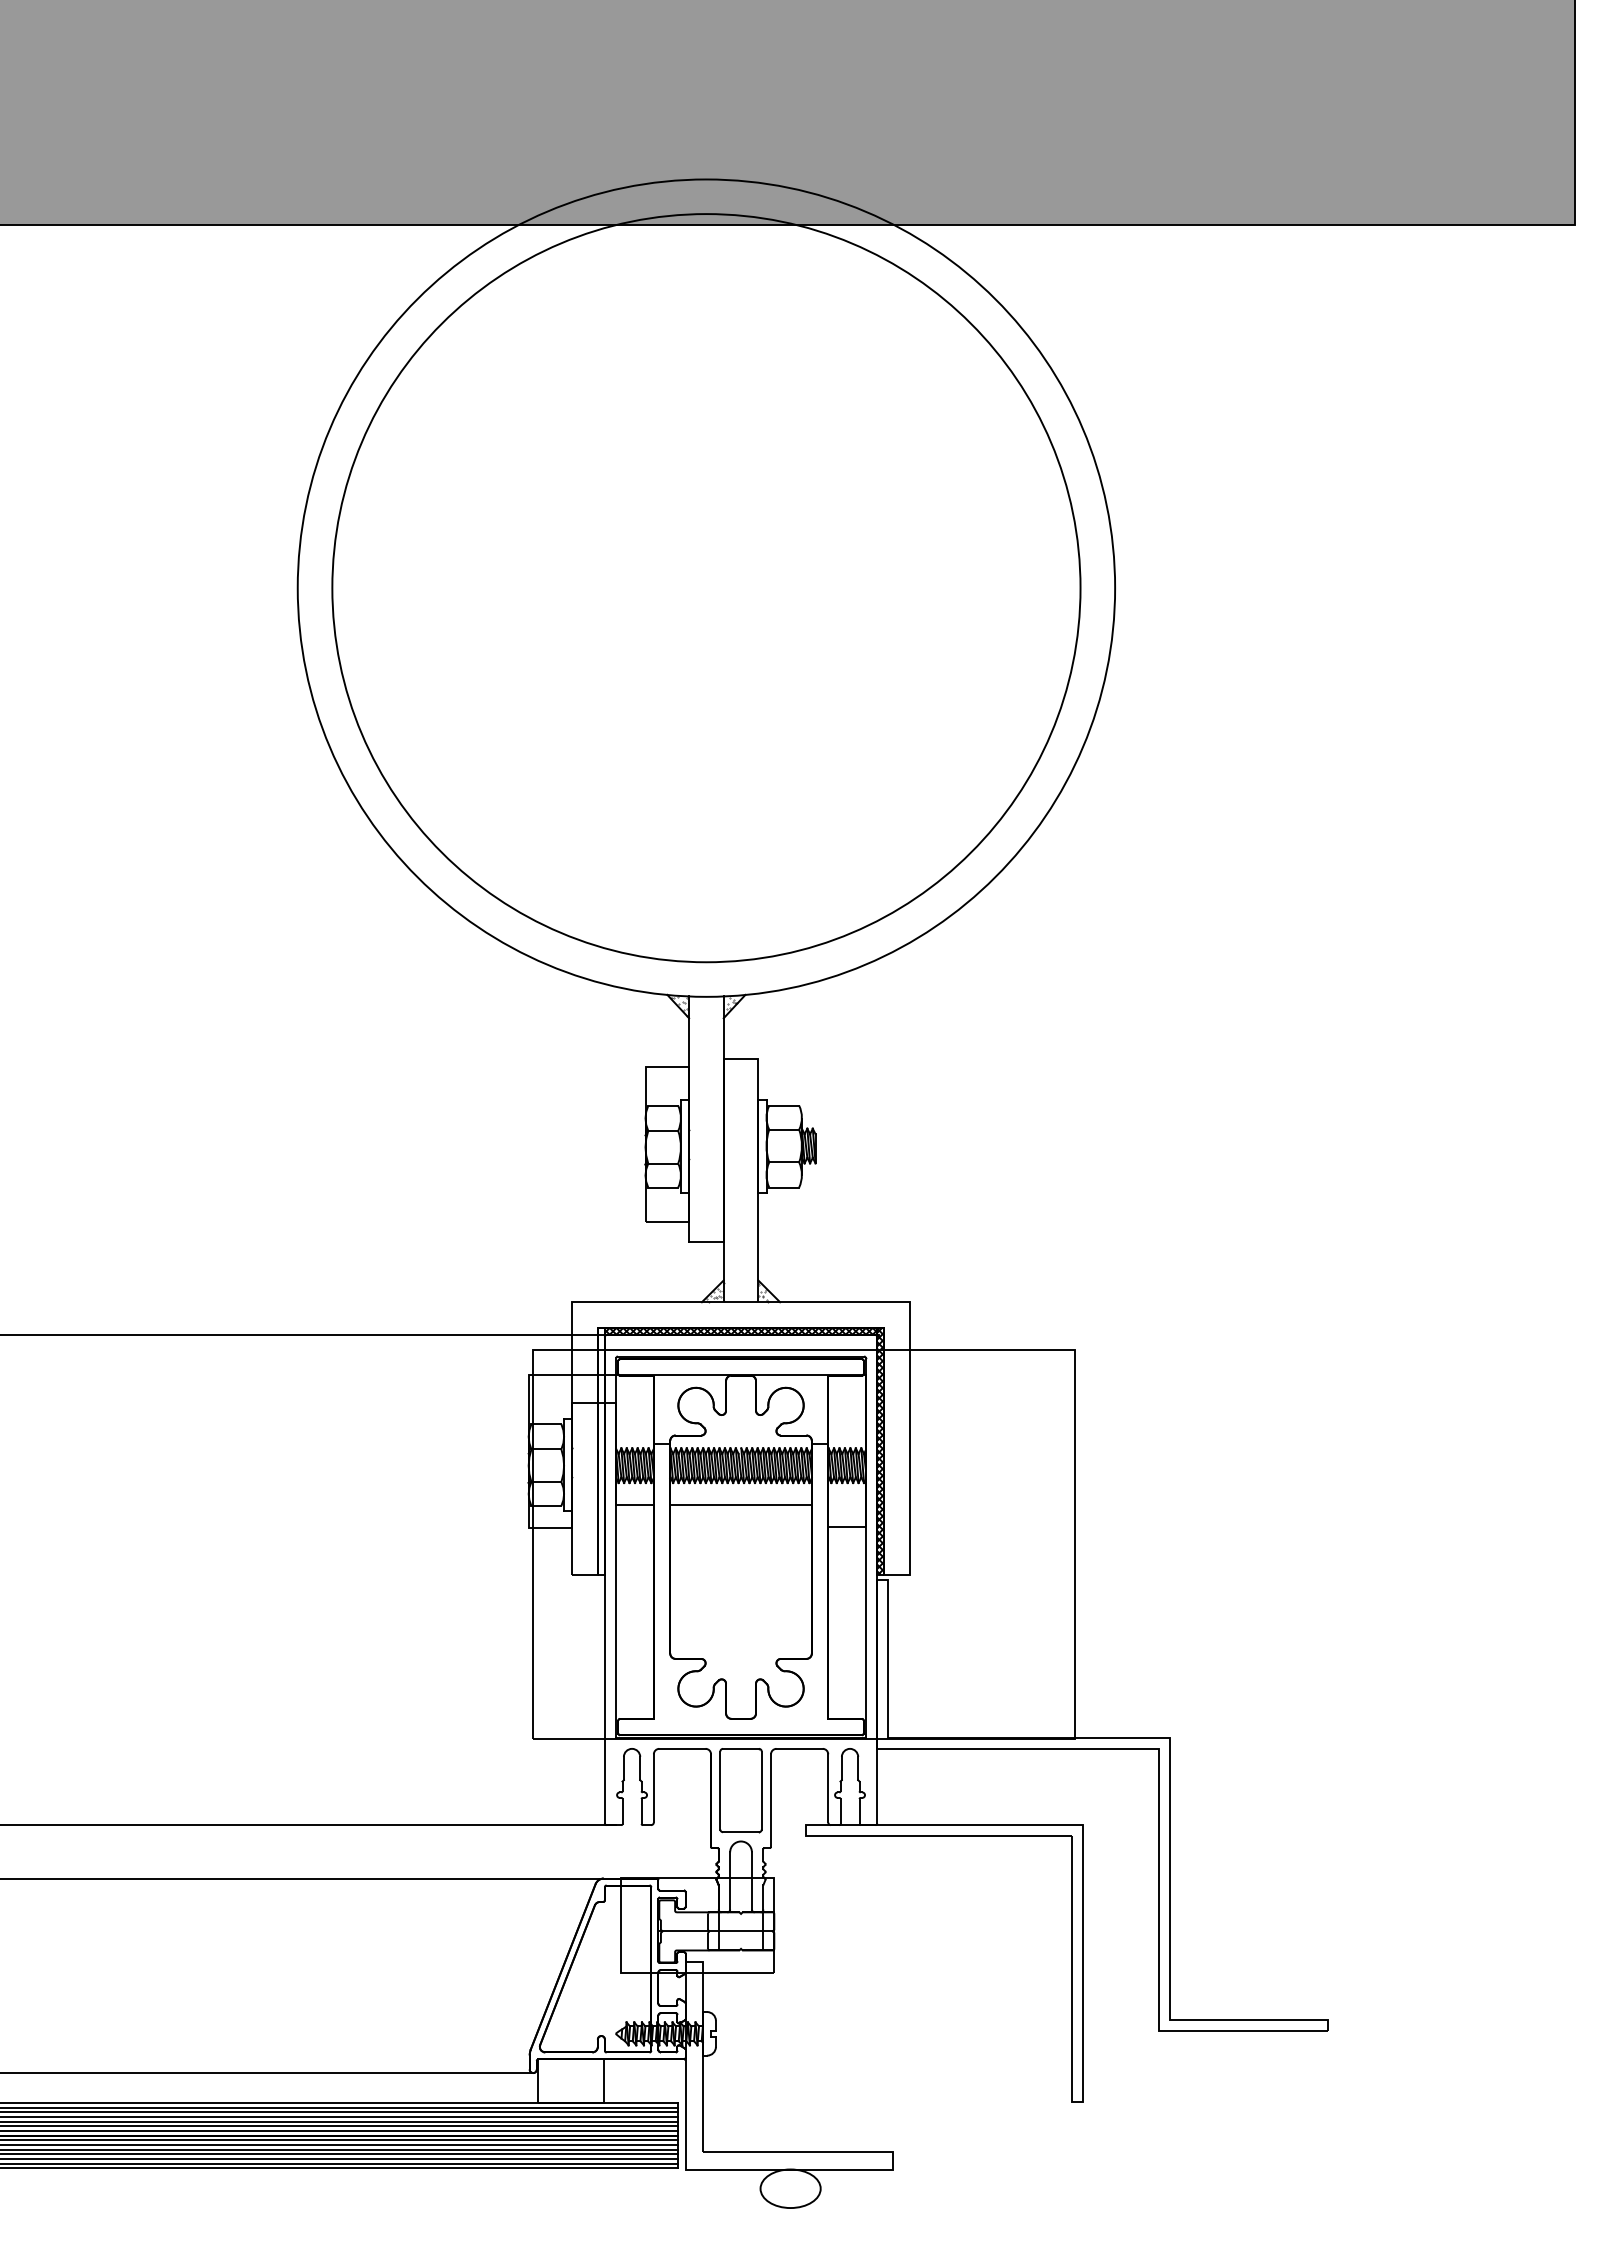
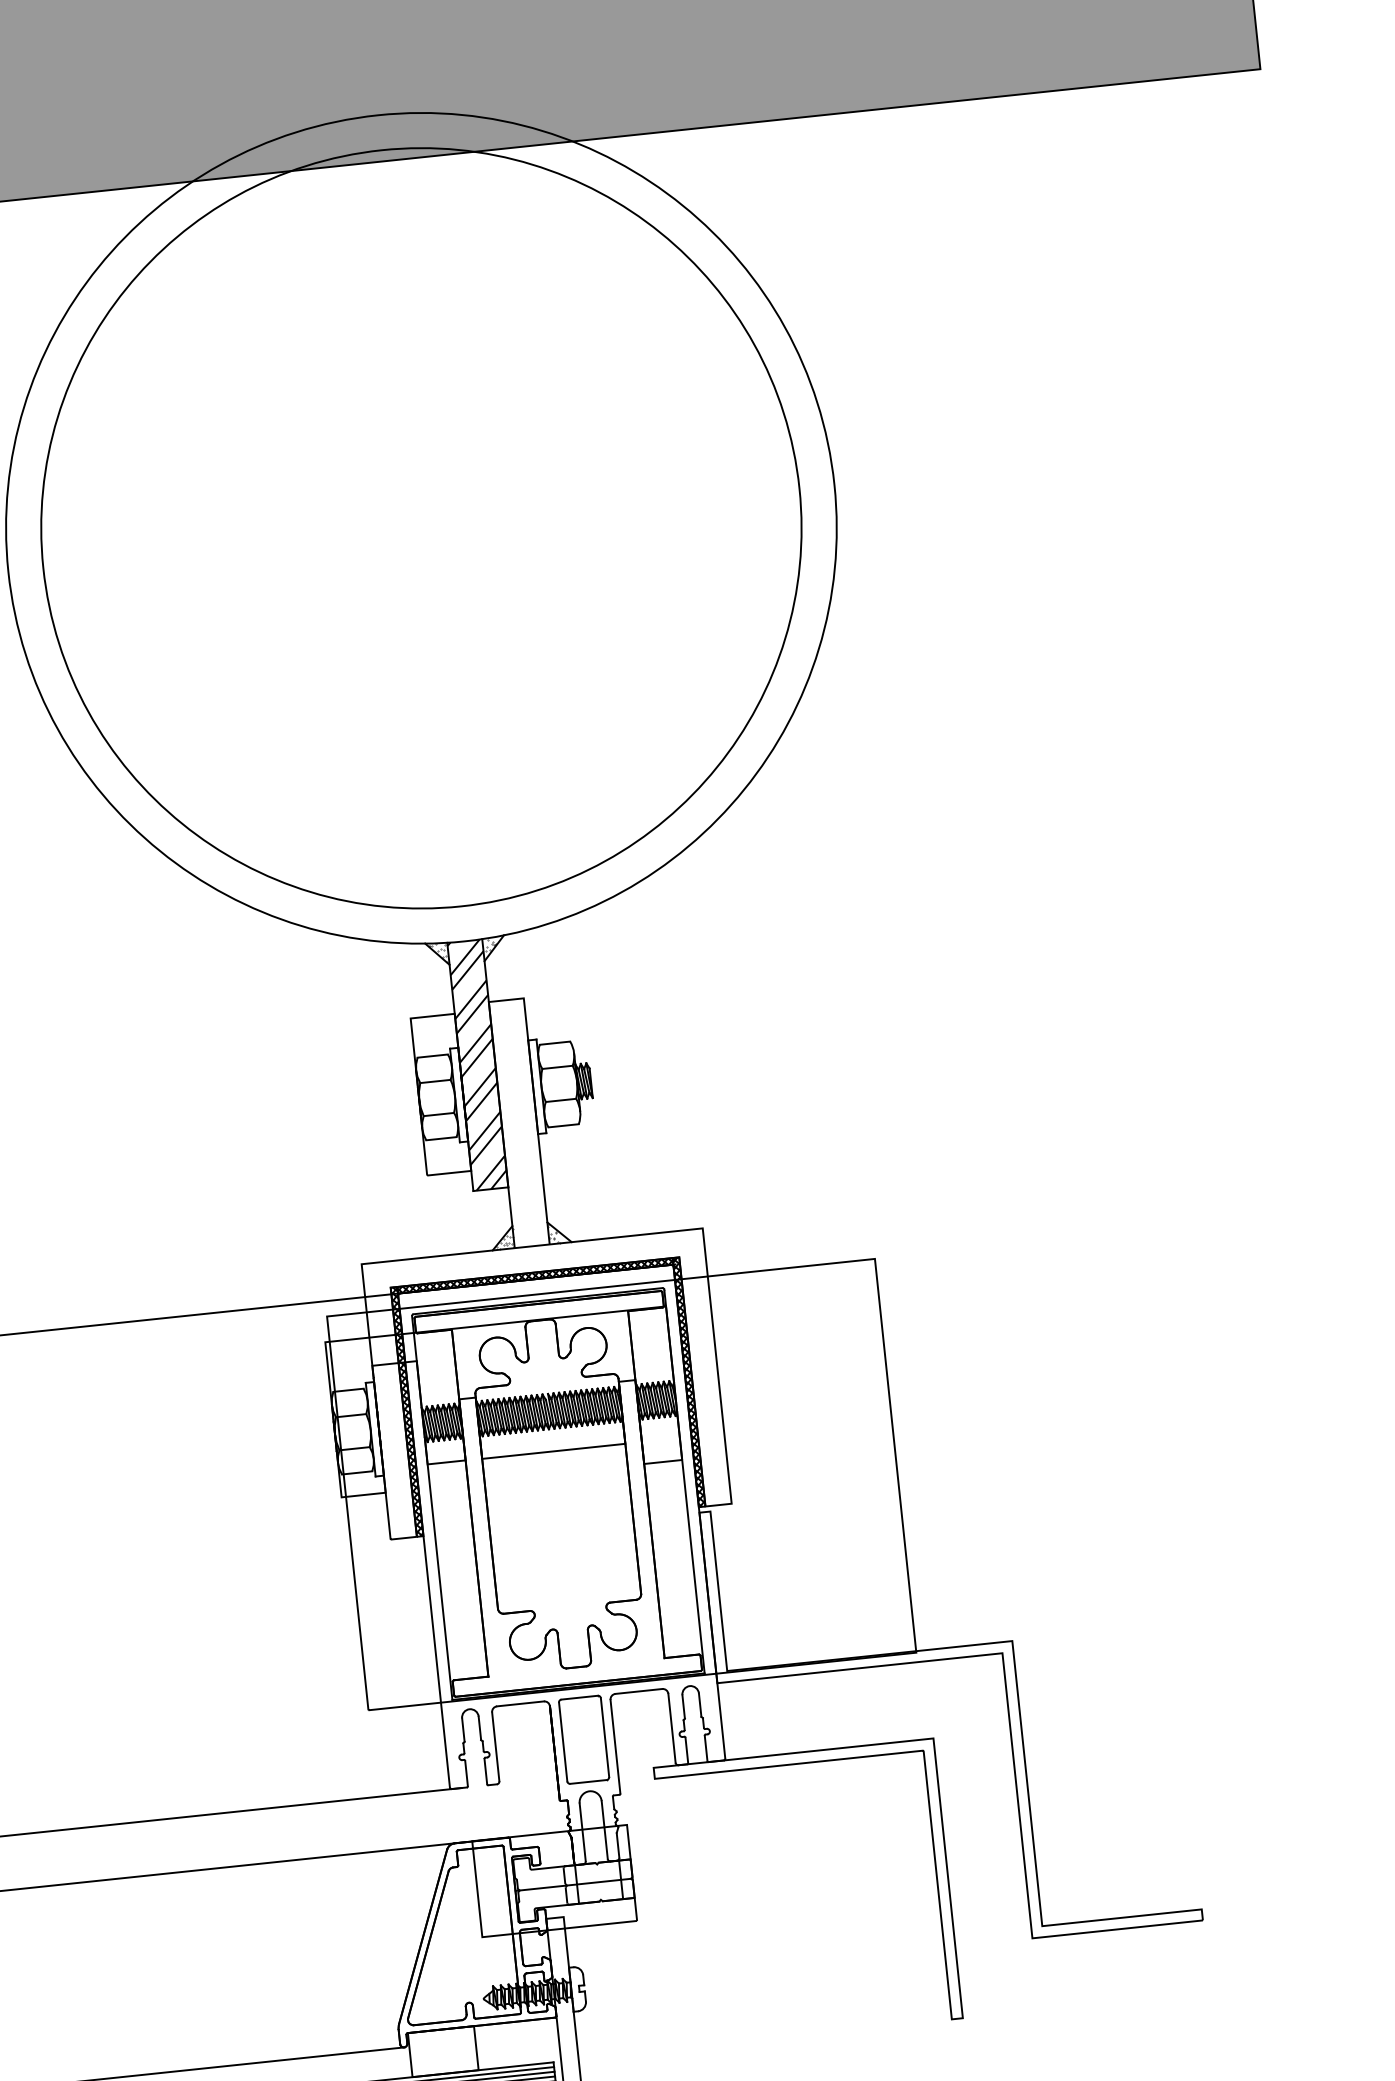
hatch: (706, 1119) -> (477, 1065), added
hatch: (601, 1451) -> (407, 1411), added

